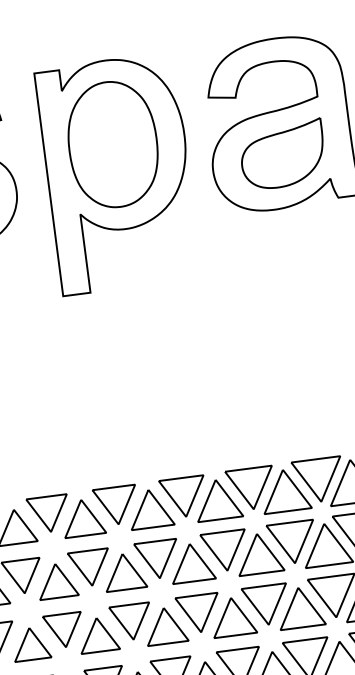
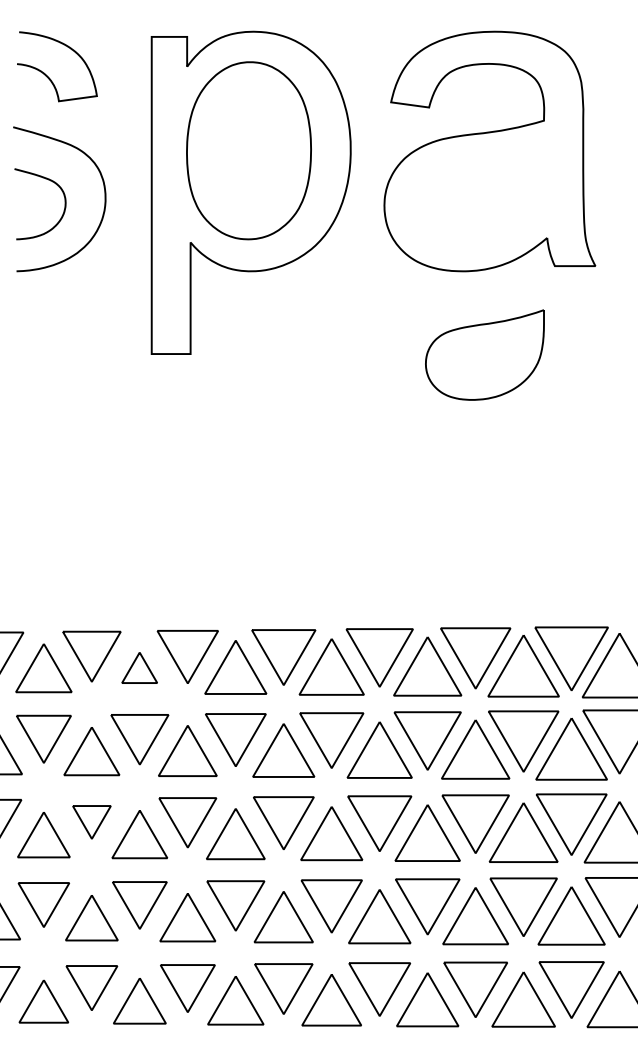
part: (282, 154) -> (484, 354), moved
part: (83, 517) -> (139, 667), size x0.6
part: (63, 630) -> (91, 822), size x0.7

